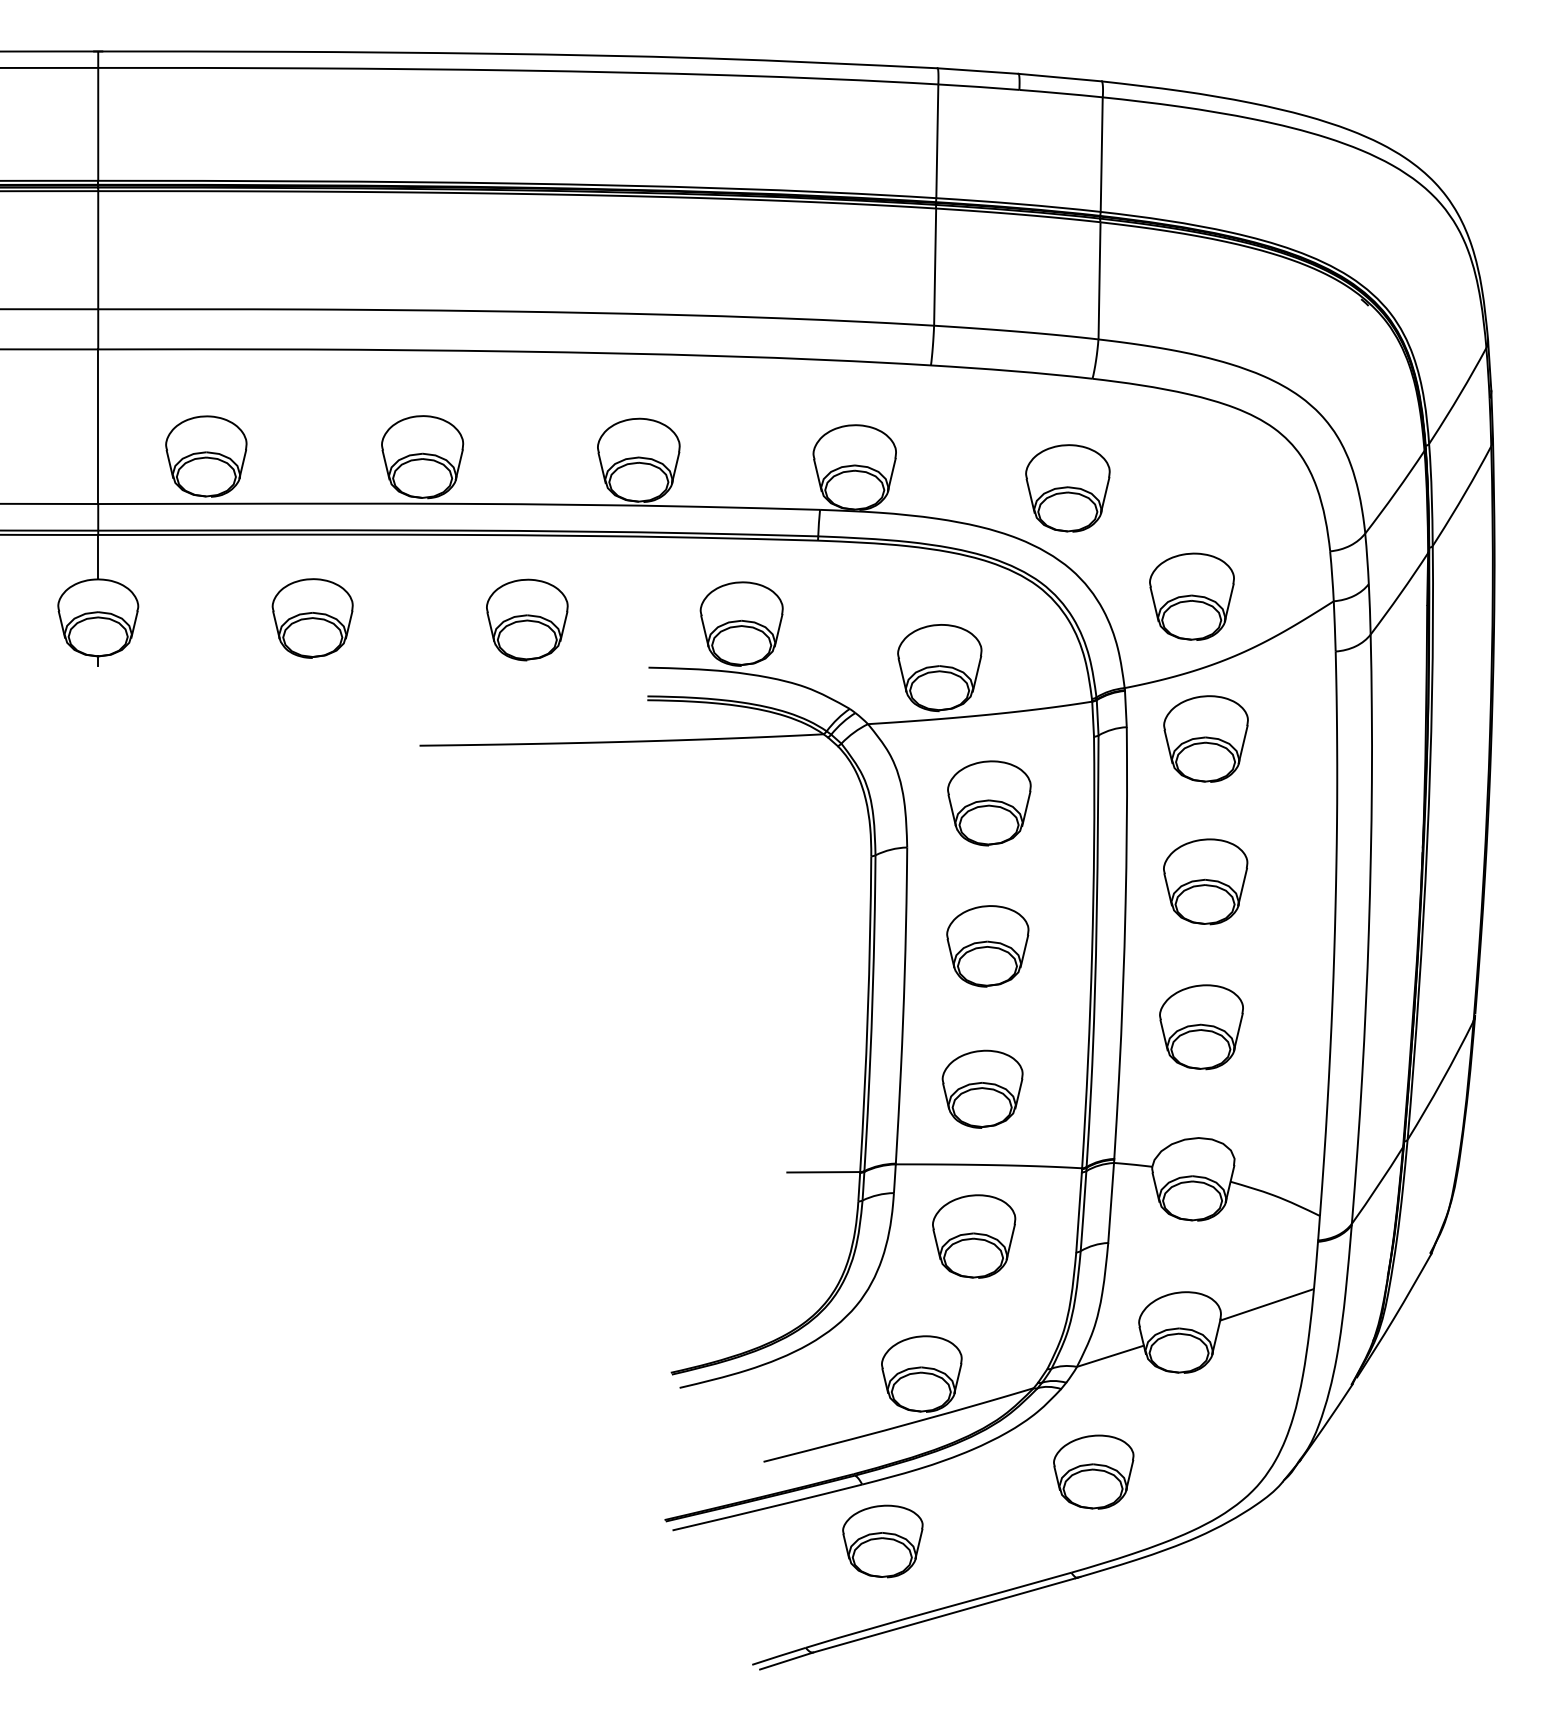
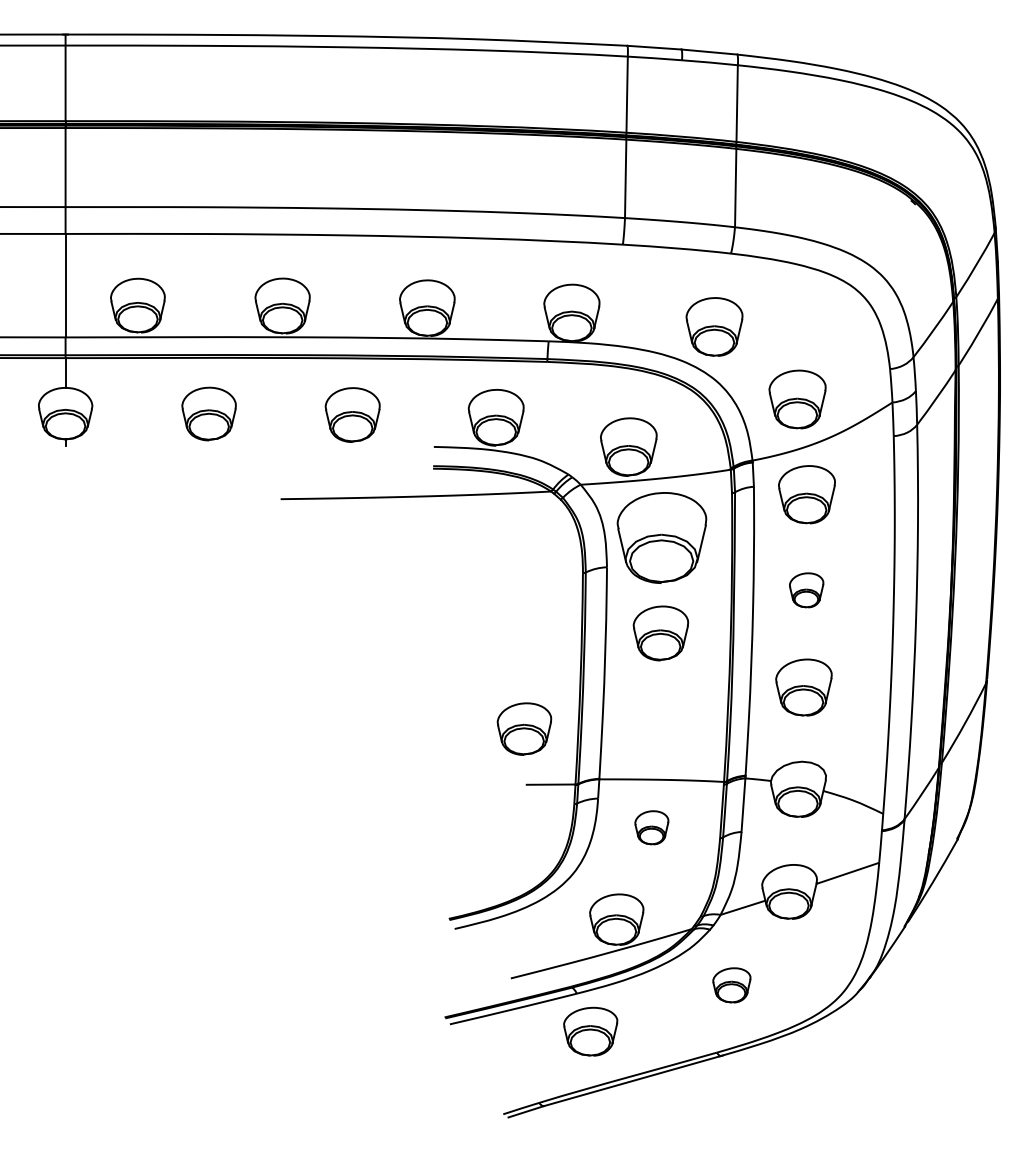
part: (988, 802) -> (661, 537), size x1.6
part: (1205, 882) -> (806, 590), size x0.6
part: (982, 1088) -> (524, 728), moved
part: (973, 1236) -> (651, 827), size x0.6
part: (1093, 1472) -> (731, 985), size x0.7

